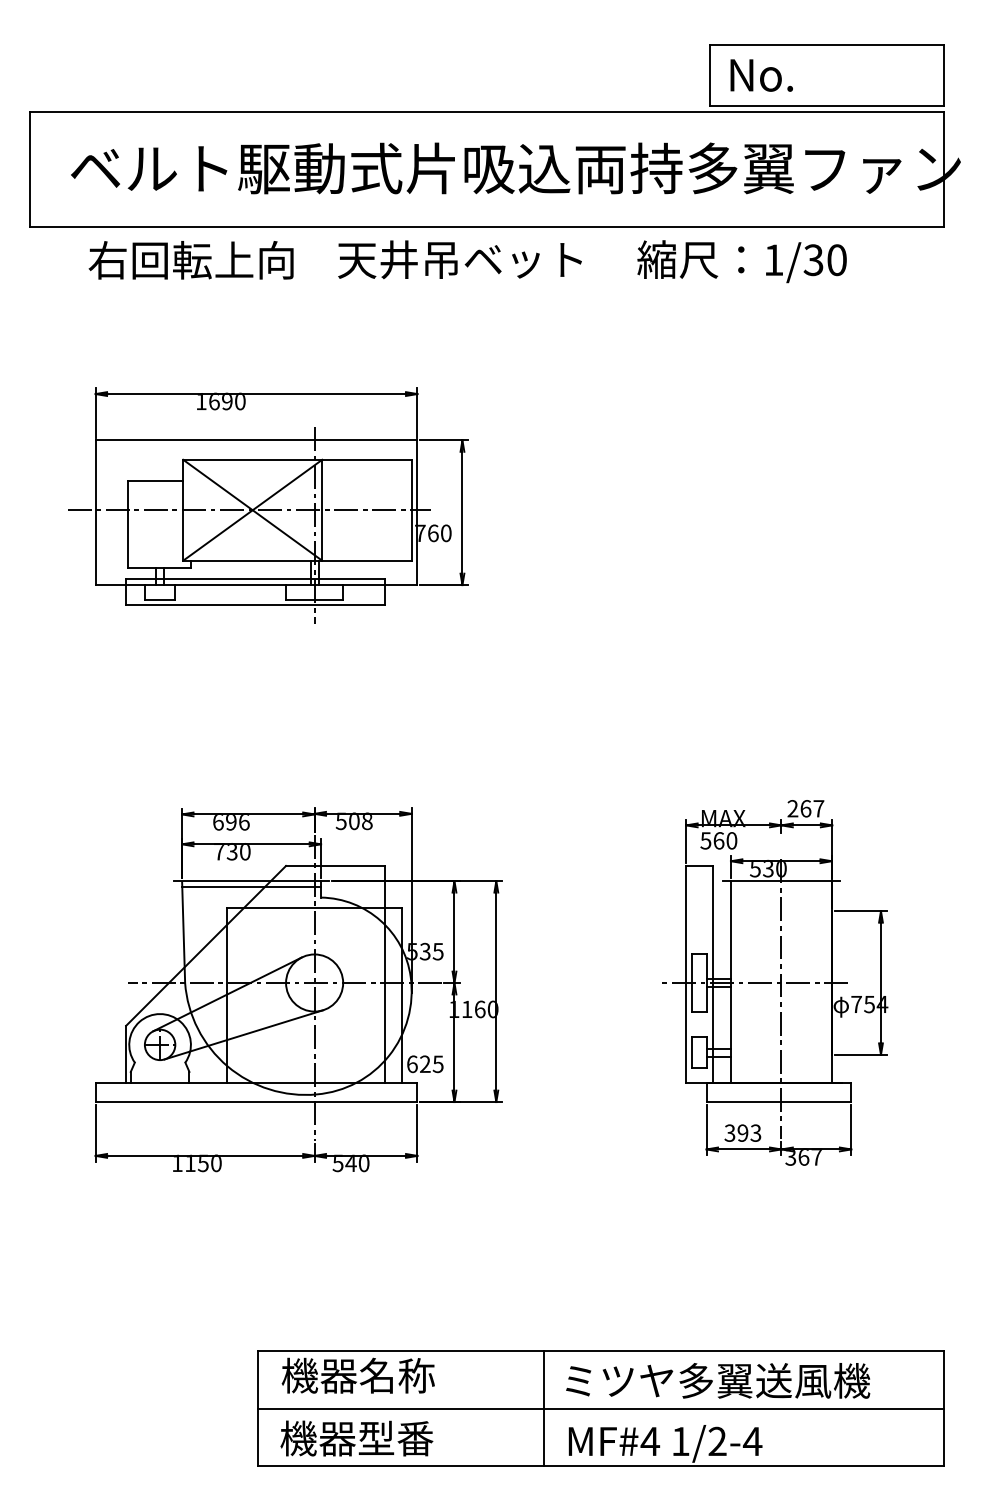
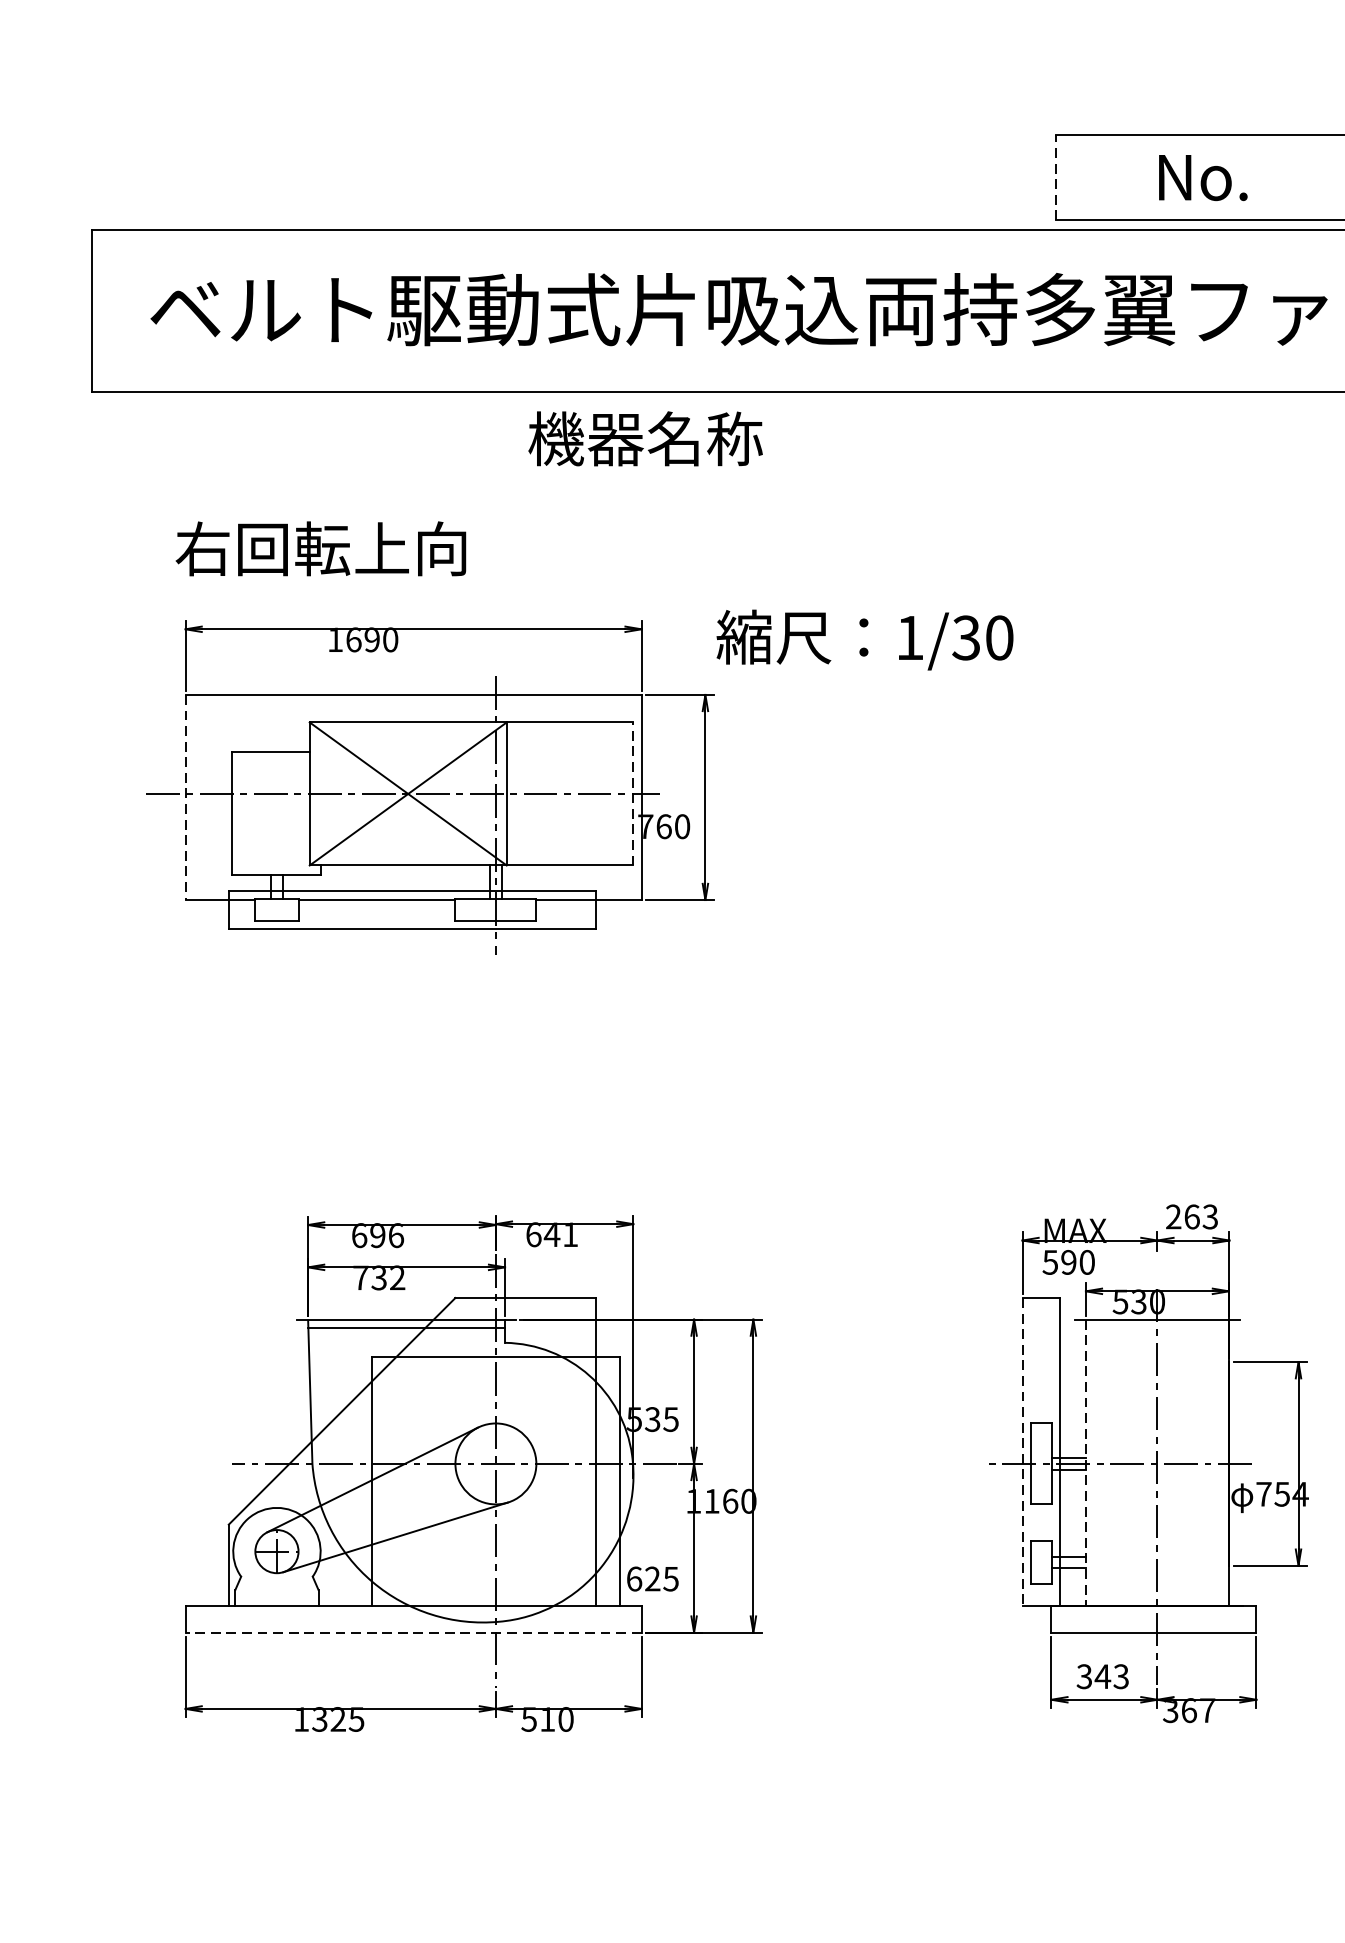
line: (709, 74) -> (1055, 176), solid -> dashed
text: (761, 75) -> (1202, 177), moved
text: (459, 259) -> (701, 438), 天井吊ベット -> 機器名称
text: (190, 260) -> (320, 549), moved
text: (741, 261) -> (864, 639), moved
line: (411, 509) -> (633, 792), solid -> dashed
line: (95, 513) -> (185, 798), solid -> dashed
text: (818, 808) -> (1209, 1216), 267 -> 263
text: (353, 821) -> (551, 1235), 508 -> 641
text: (718, 840) -> (1068, 1261), 560 -> 590
text: (245, 852) -> (397, 1278), 730 -> 732
line: (686, 974) -> (1022, 1451), solid -> dashed
line: (730, 982) -> (1085, 1463), solid -> dashed
line: (256, 1102) -> (413, 1633), solid -> dashed
text: (742, 1132) -> (1102, 1675), 393 -> 343
text: (350, 1162) -> (546, 1718), 540 -> 510
text: (203, 1163) -> (338, 1719), 1150 -> 1325

